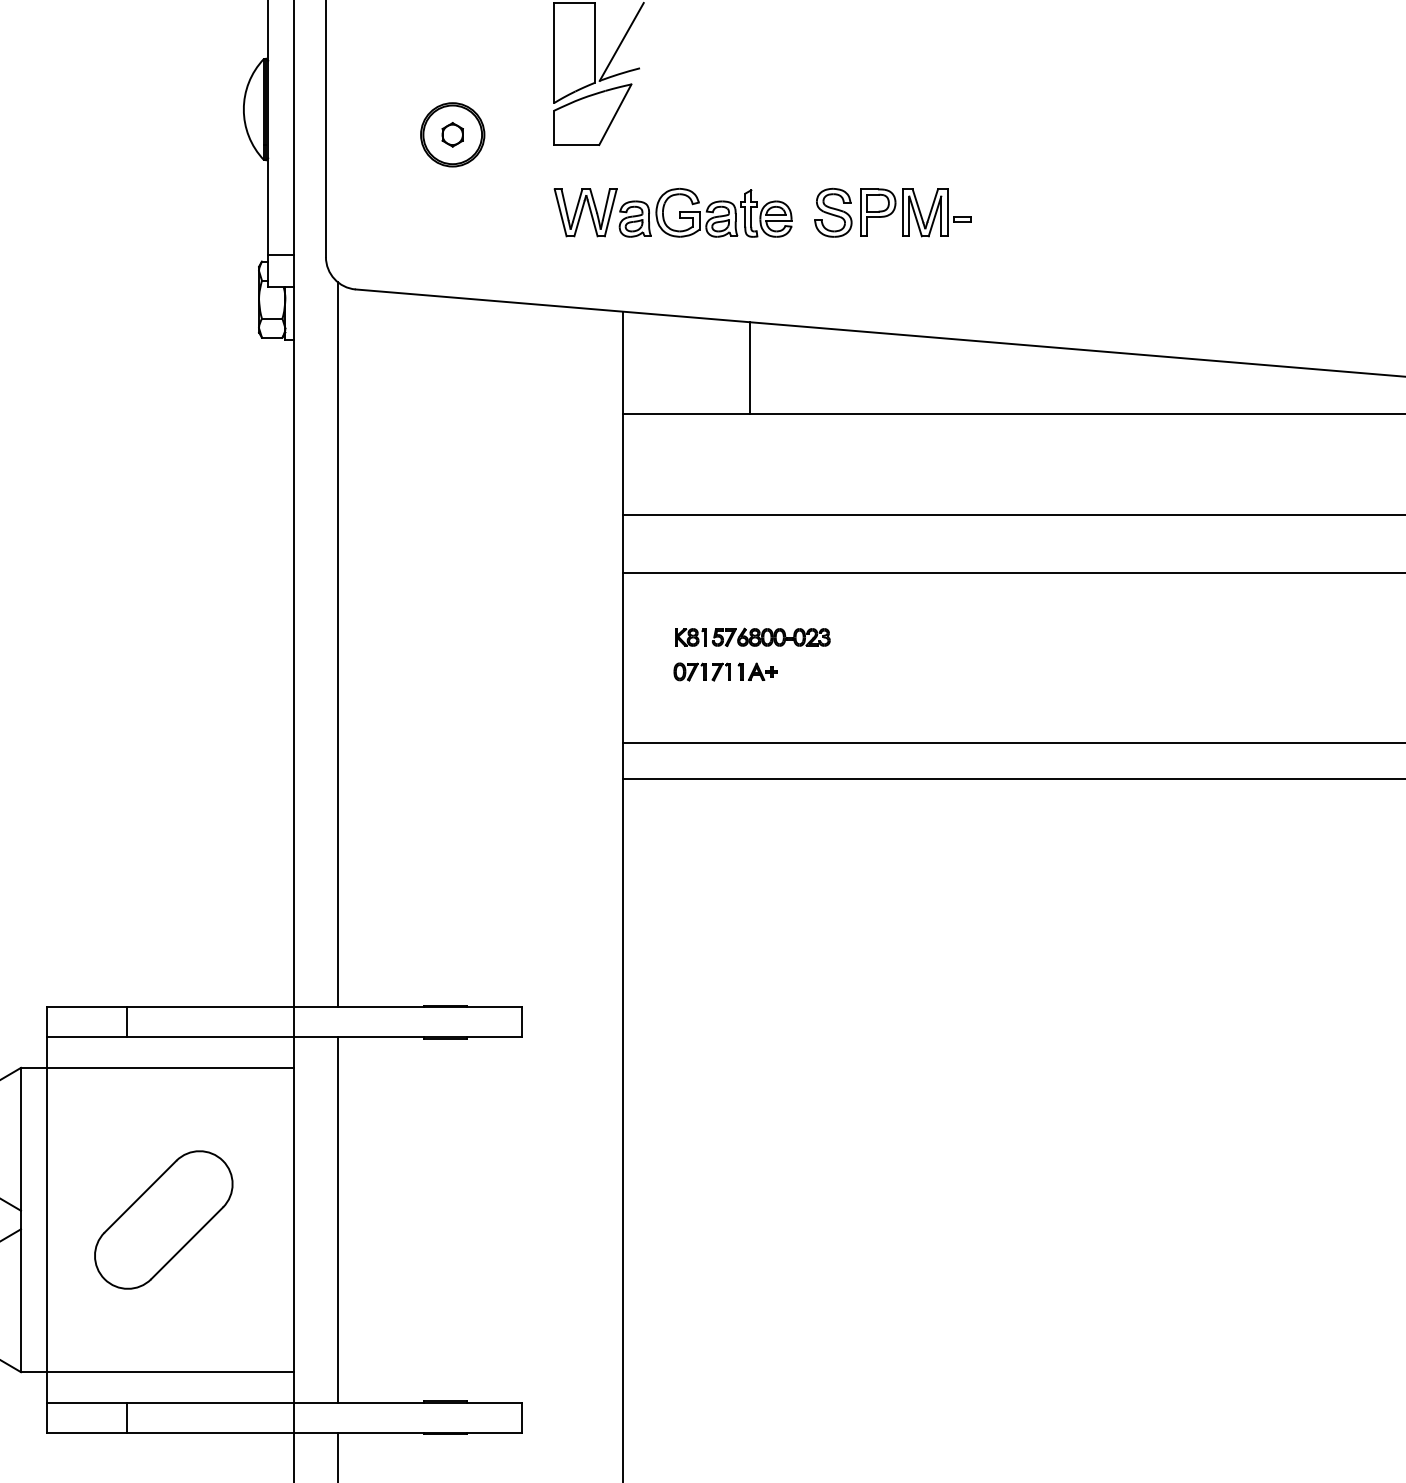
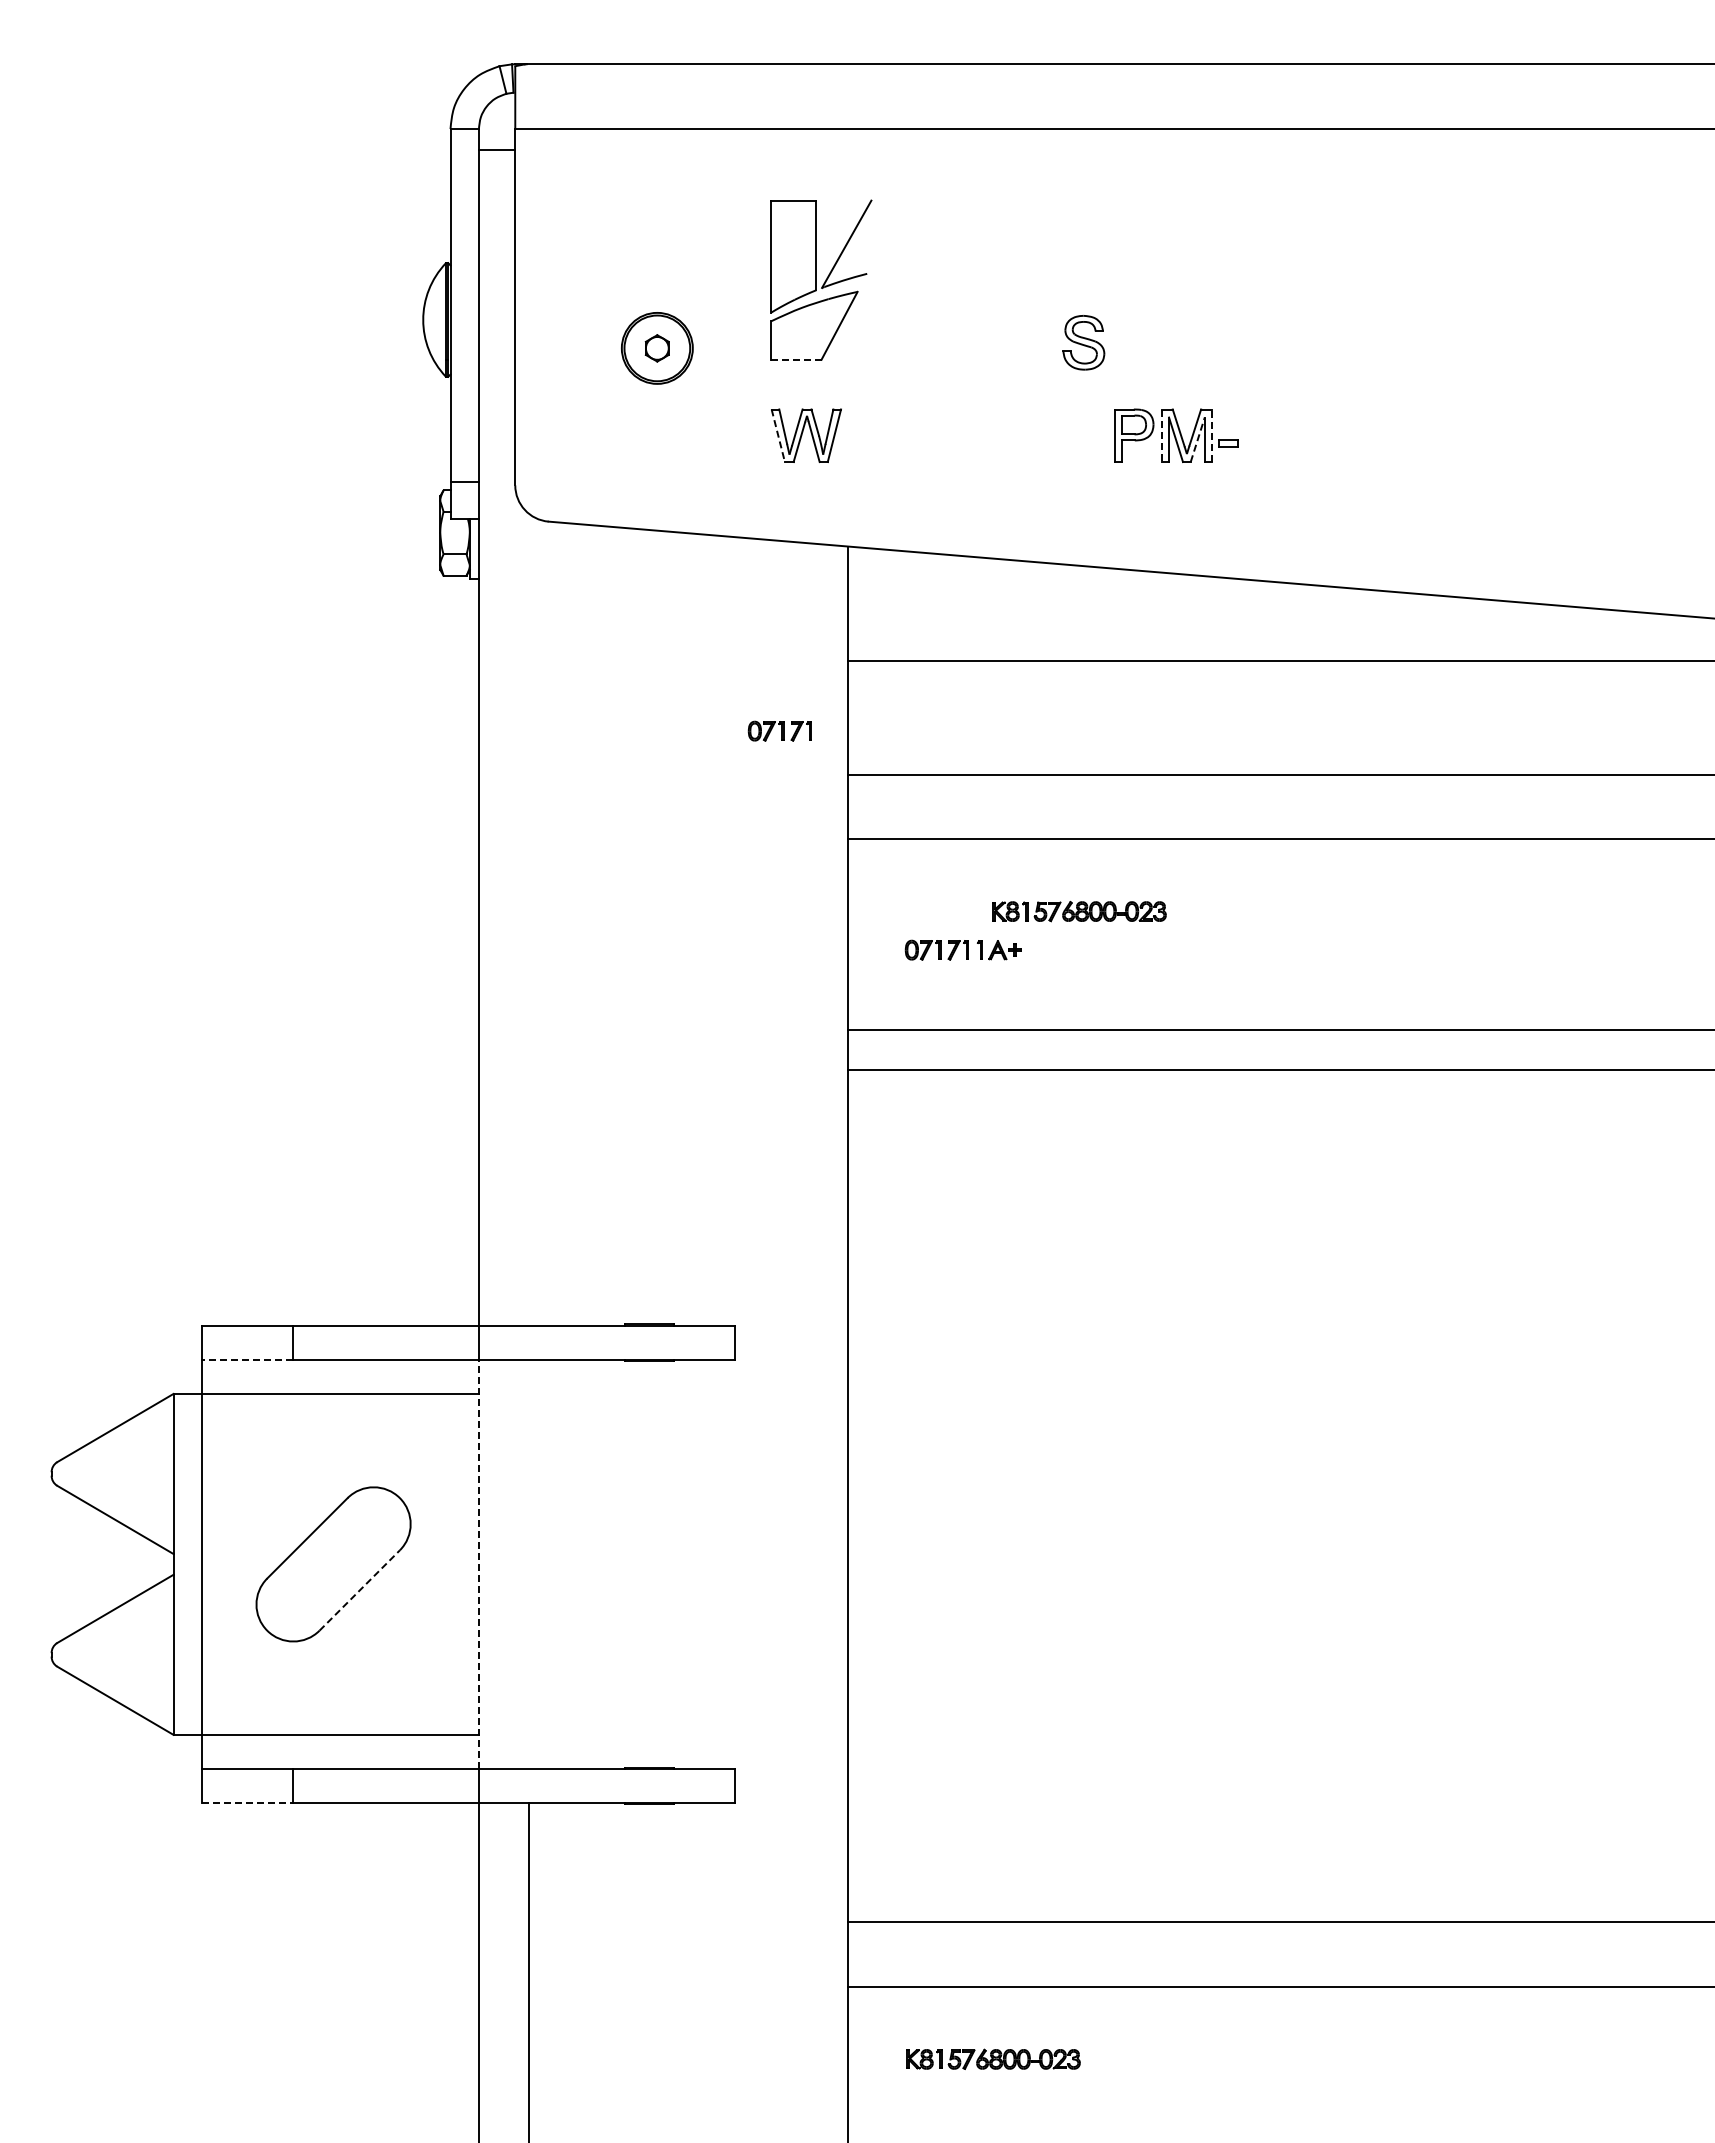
line: (576, 144) -> (795, 359), solid -> dashed
part: (705, 212) -> (940, 435), removed
part: (833, 212) -> (1083, 342), moved
line: (948, 212) -> (1212, 435), solid -> dashed
line: (560, 213) -> (778, 436), solid -> dashed
line: (902, 213) -> (1161, 436), solid -> dashed
line: (934, 216) -> (1197, 439), solid -> dashed
line: (750, 367) -> (990, 609), removed
part: (561, 475) -> (779, 730), added
part: (752, 637) -> (1079, 911), moved
line: (337, 644) -> (528, 919), removed
line: (86, 1037) -> (247, 1359), solid -> dashed
line: (337, 1219) -> (528, 1563), removed
line: (293, 1220) -> (478, 1564), solid -> dashed
line: (186, 1243) -> (359, 1590), solid -> dashed
line: (87, 1433) -> (248, 1803), solid -> dashed

